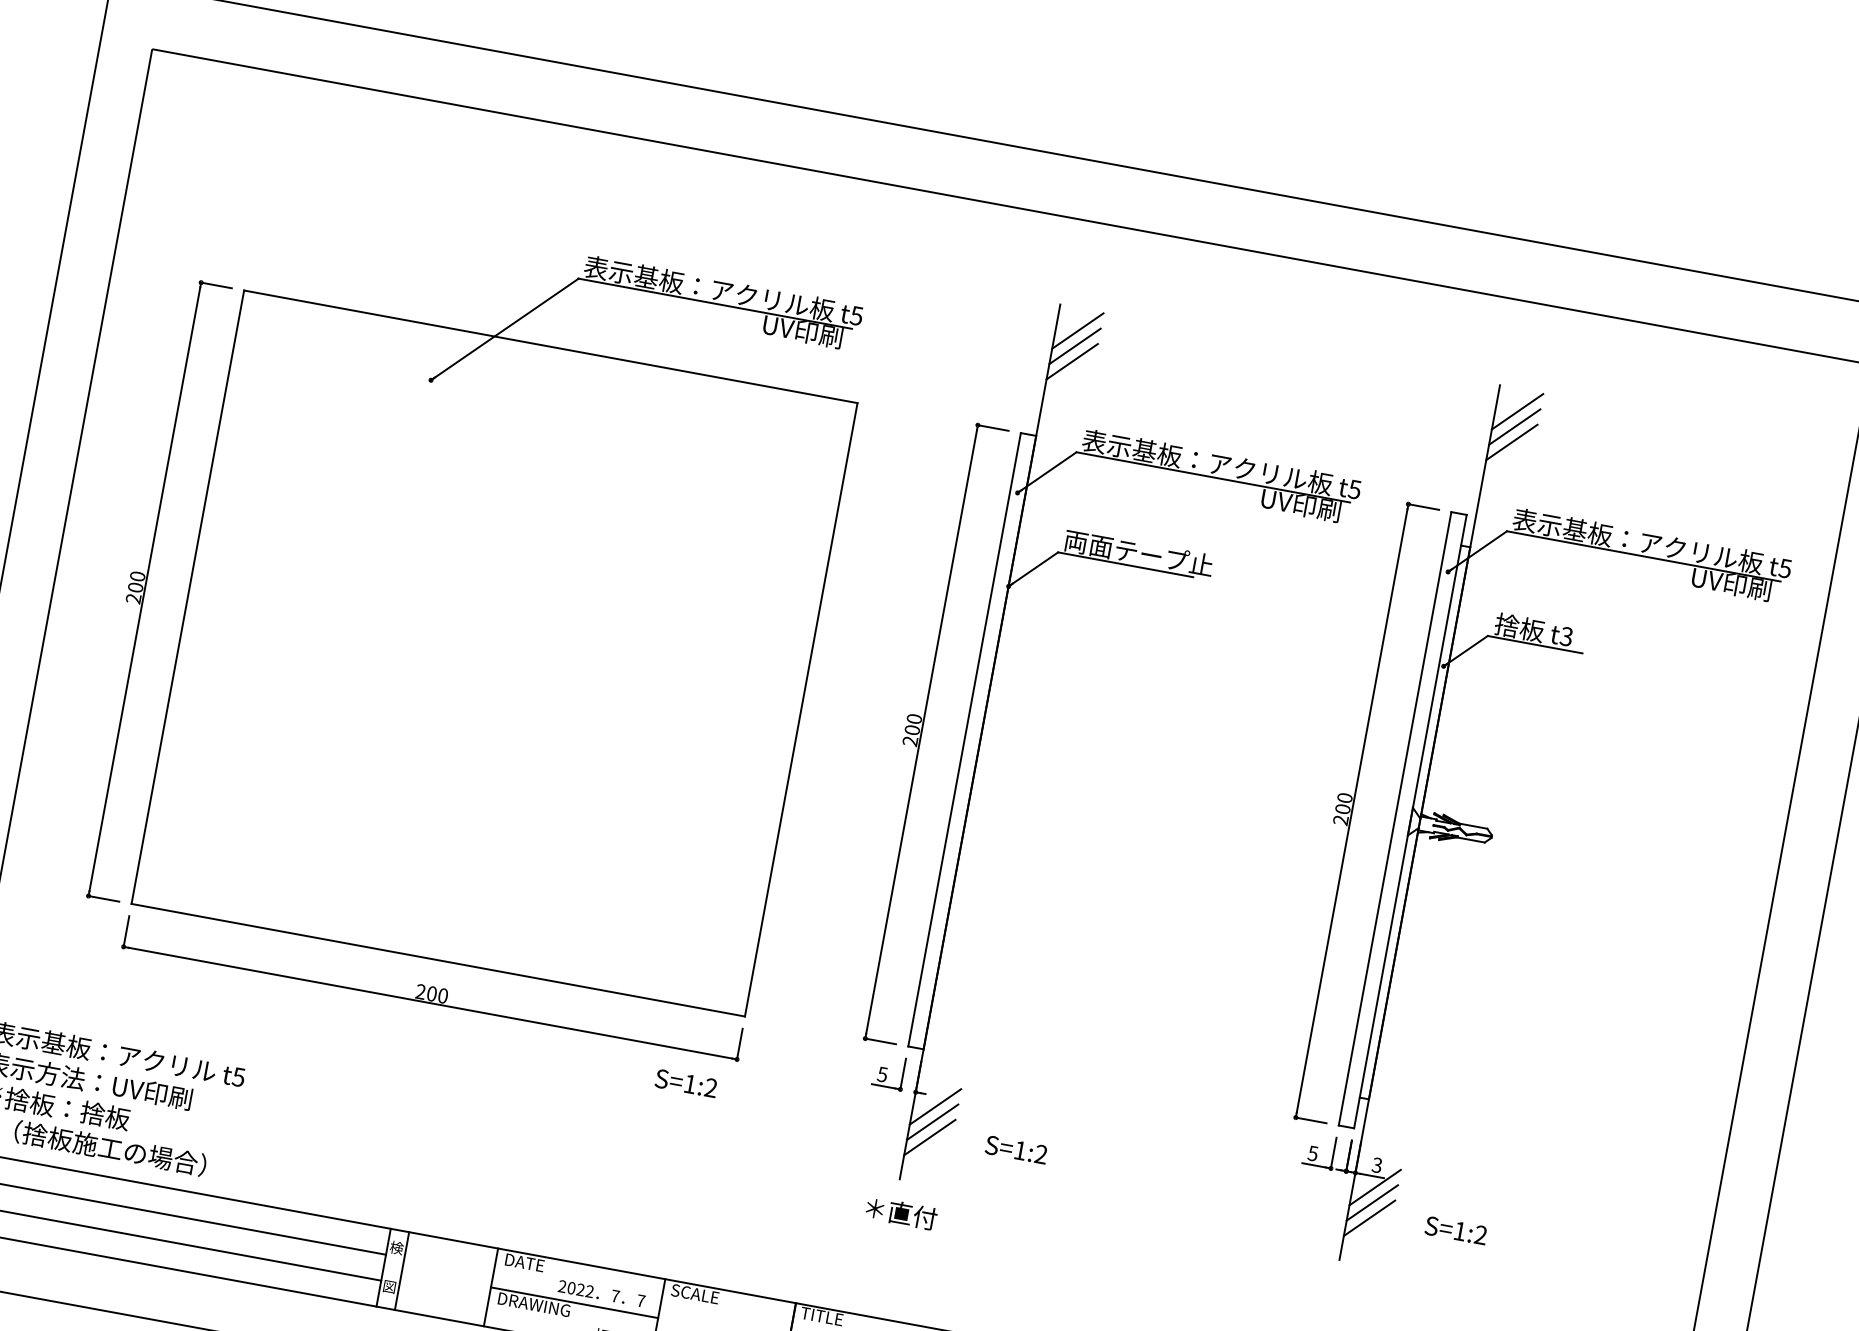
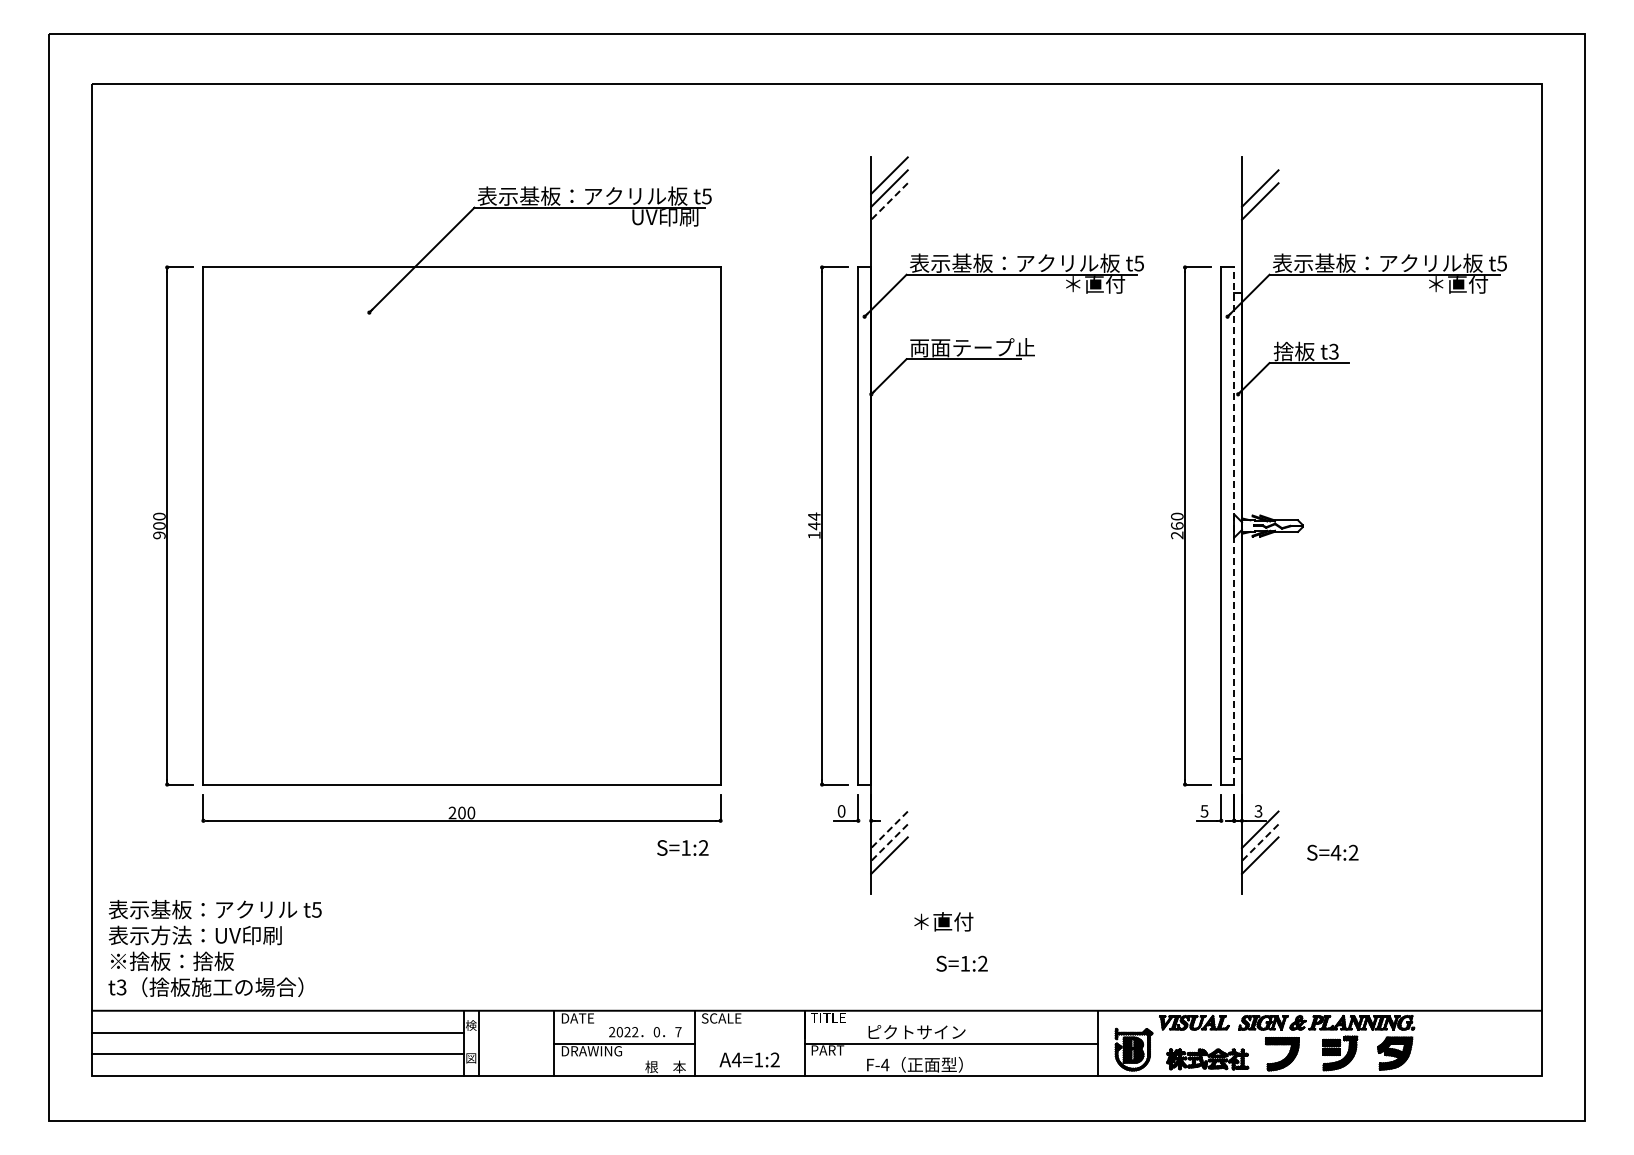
line: (1072, 361) -> (889, 201), solid -> dashed
line: (1516, 411) -> (1259, 175), removed
text: (1300, 505) -> (1097, 284), UV印刷 -> ＊直付
text: (1731, 584) -> (1460, 284), UV印刷 -> ＊直付
text: (133, 598) -> (159, 535), 200 -> 900
text: (912, 729) -> (814, 525), 200 -> 144
text: (1343, 808) -> (1177, 525), 200 -> 260
line: (1410, 822) -> (1234, 526), solid -> dashed
text: (882, 1074) -> (841, 811), 5 -> 0
line: (935, 1106) -> (889, 829), solid -> dashed
line: (932, 1121) -> (889, 842), solid -> dashed
text: (1015, 1149) -> (961, 963), moved
line: (1372, 1202) -> (1260, 842), solid -> dashed
text: (901, 1213) -> (943, 921), moved
text: (1459, 1230) -> (1335, 852), S=1:2 -> S=4:2
text: (614, 1296) -> (656, 1032), 7 -> 0

